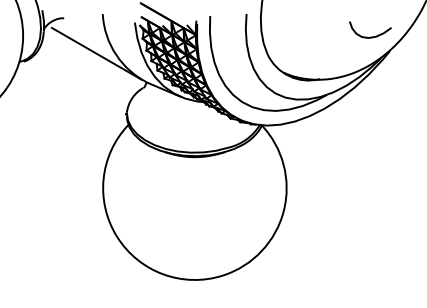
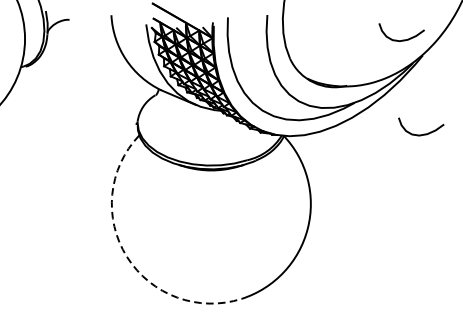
line: (96, 53) -> (104, 57), removed
curve: (388, 123) -> (421, 133), added
arc: (117, 237) -> (127, 257), solid -> dashed

